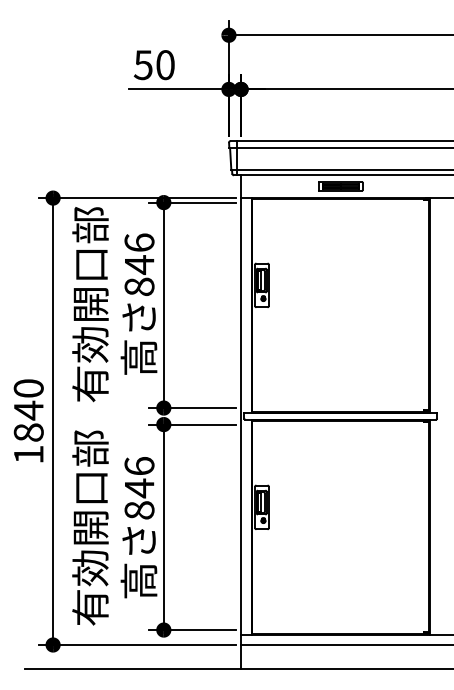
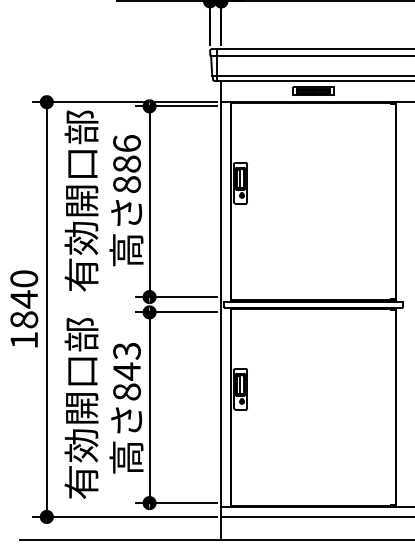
text: (139, 264) -> (127, 163), 846 -> 886
text: (139, 466) -> (127, 351), 846 -> 843

